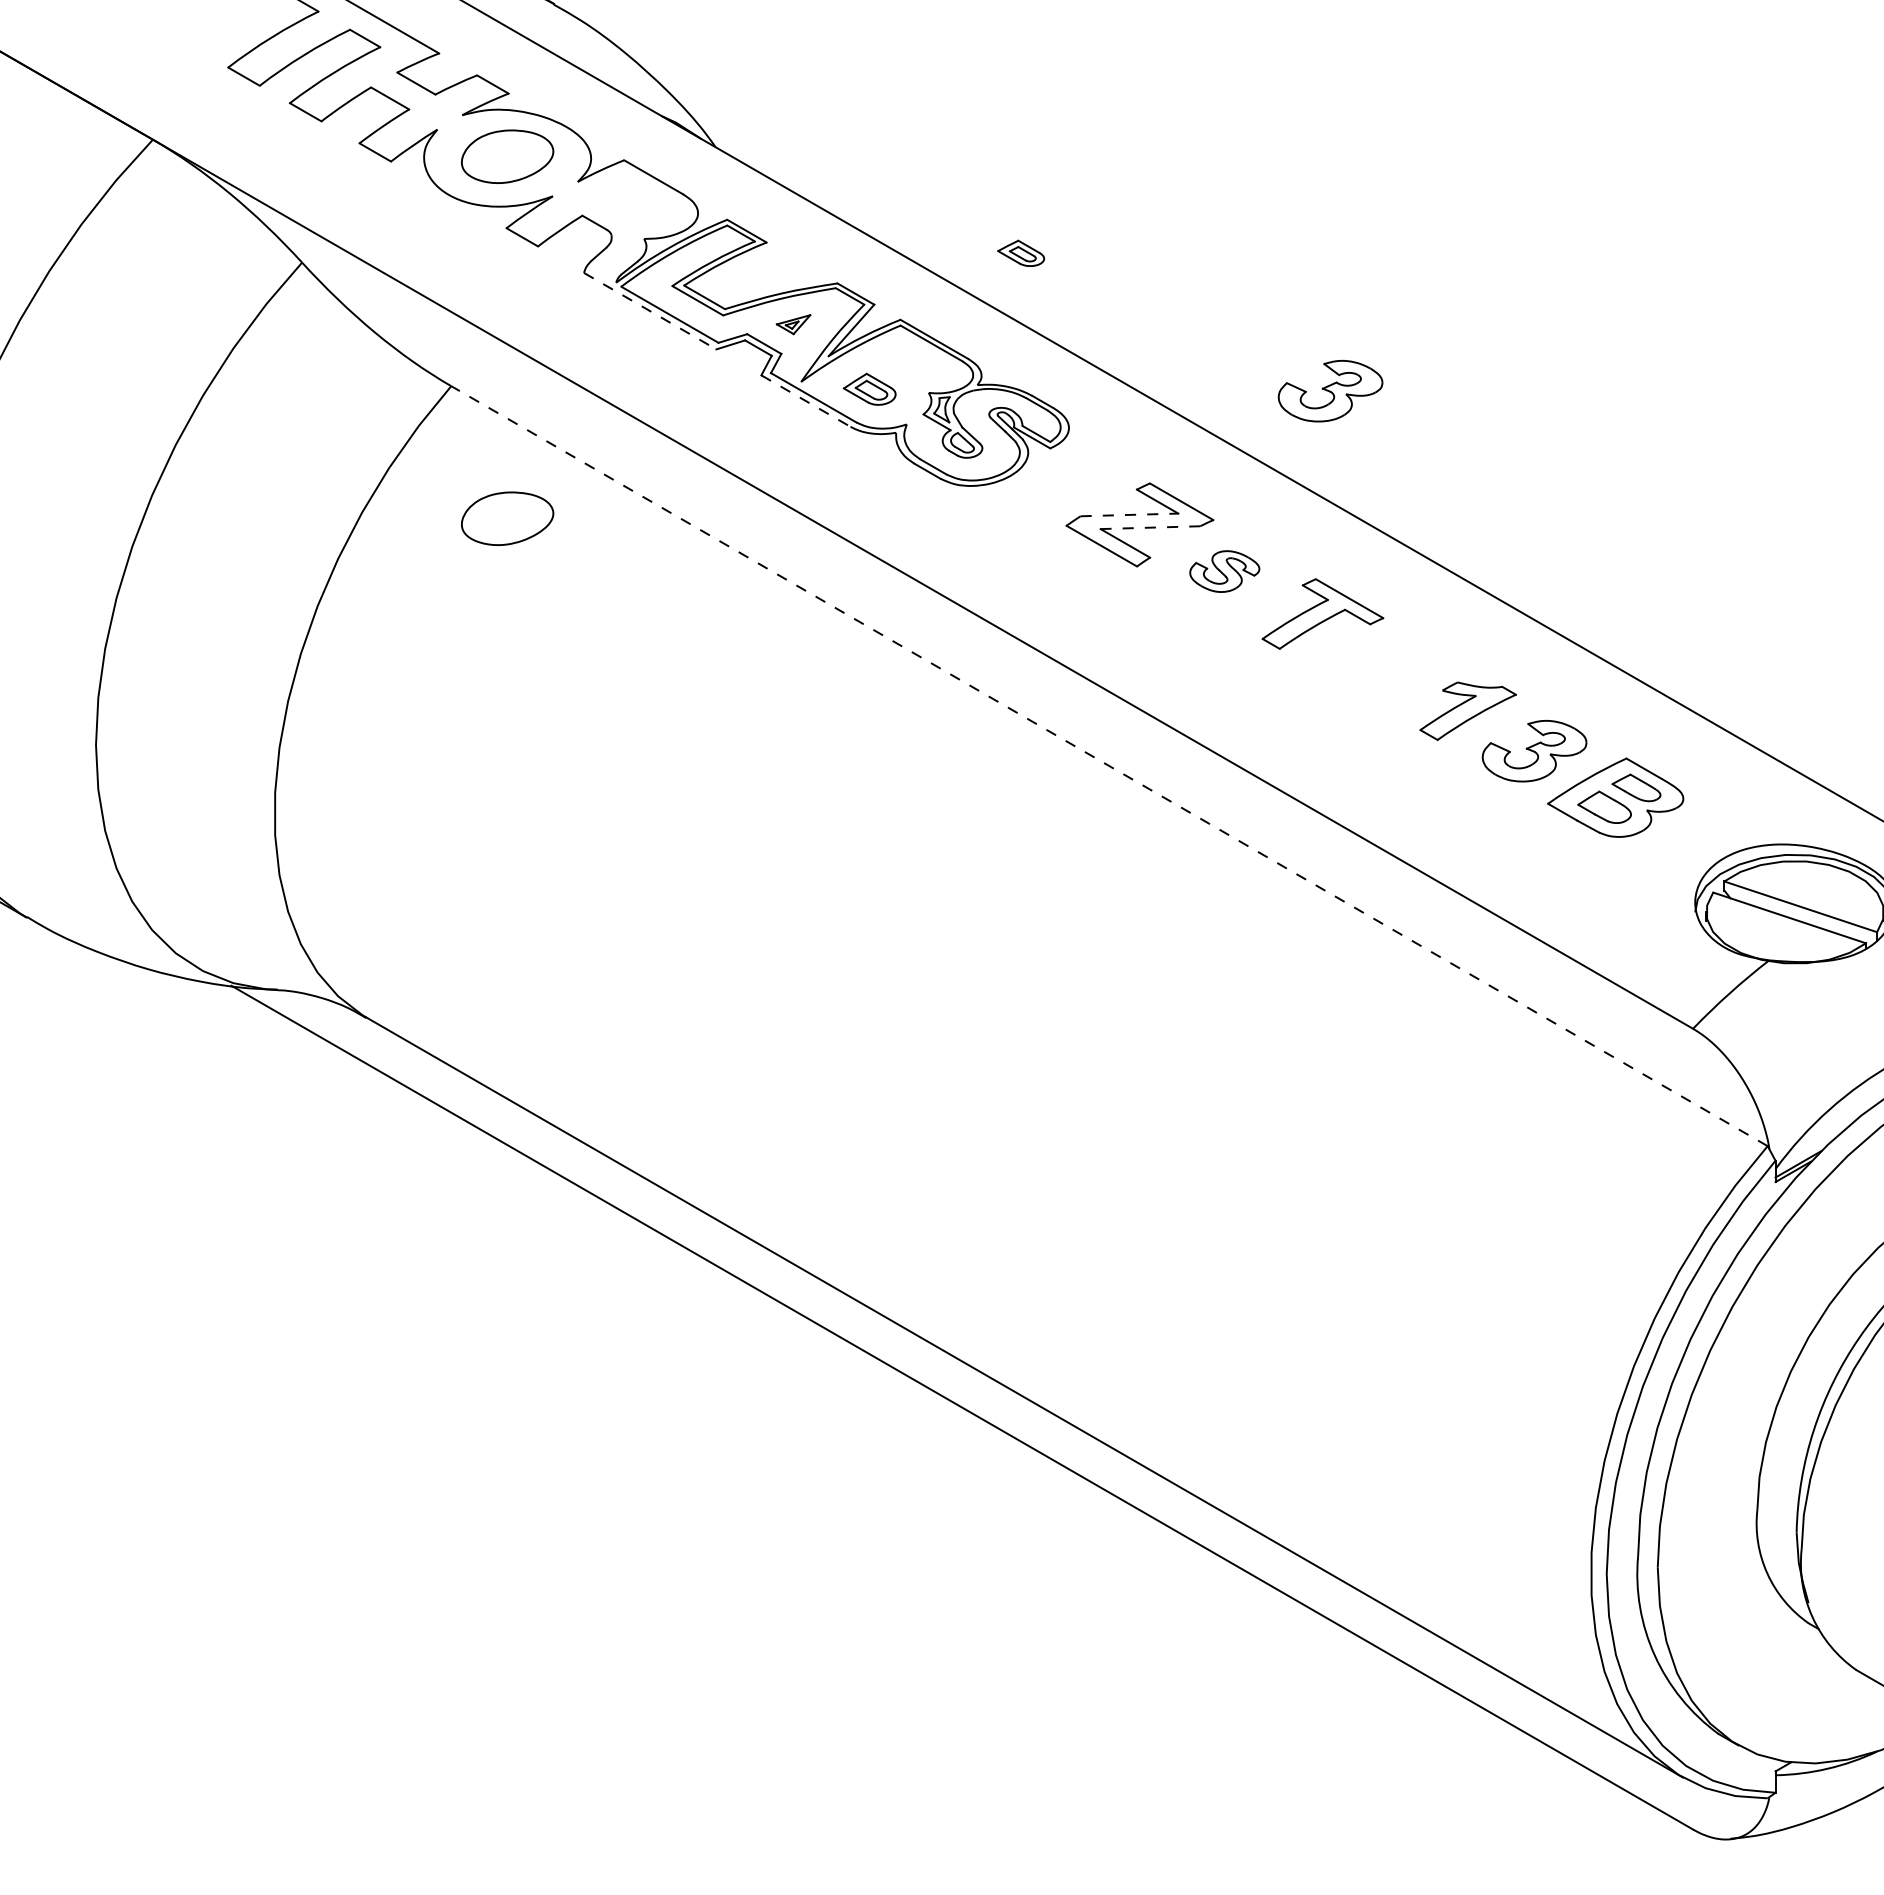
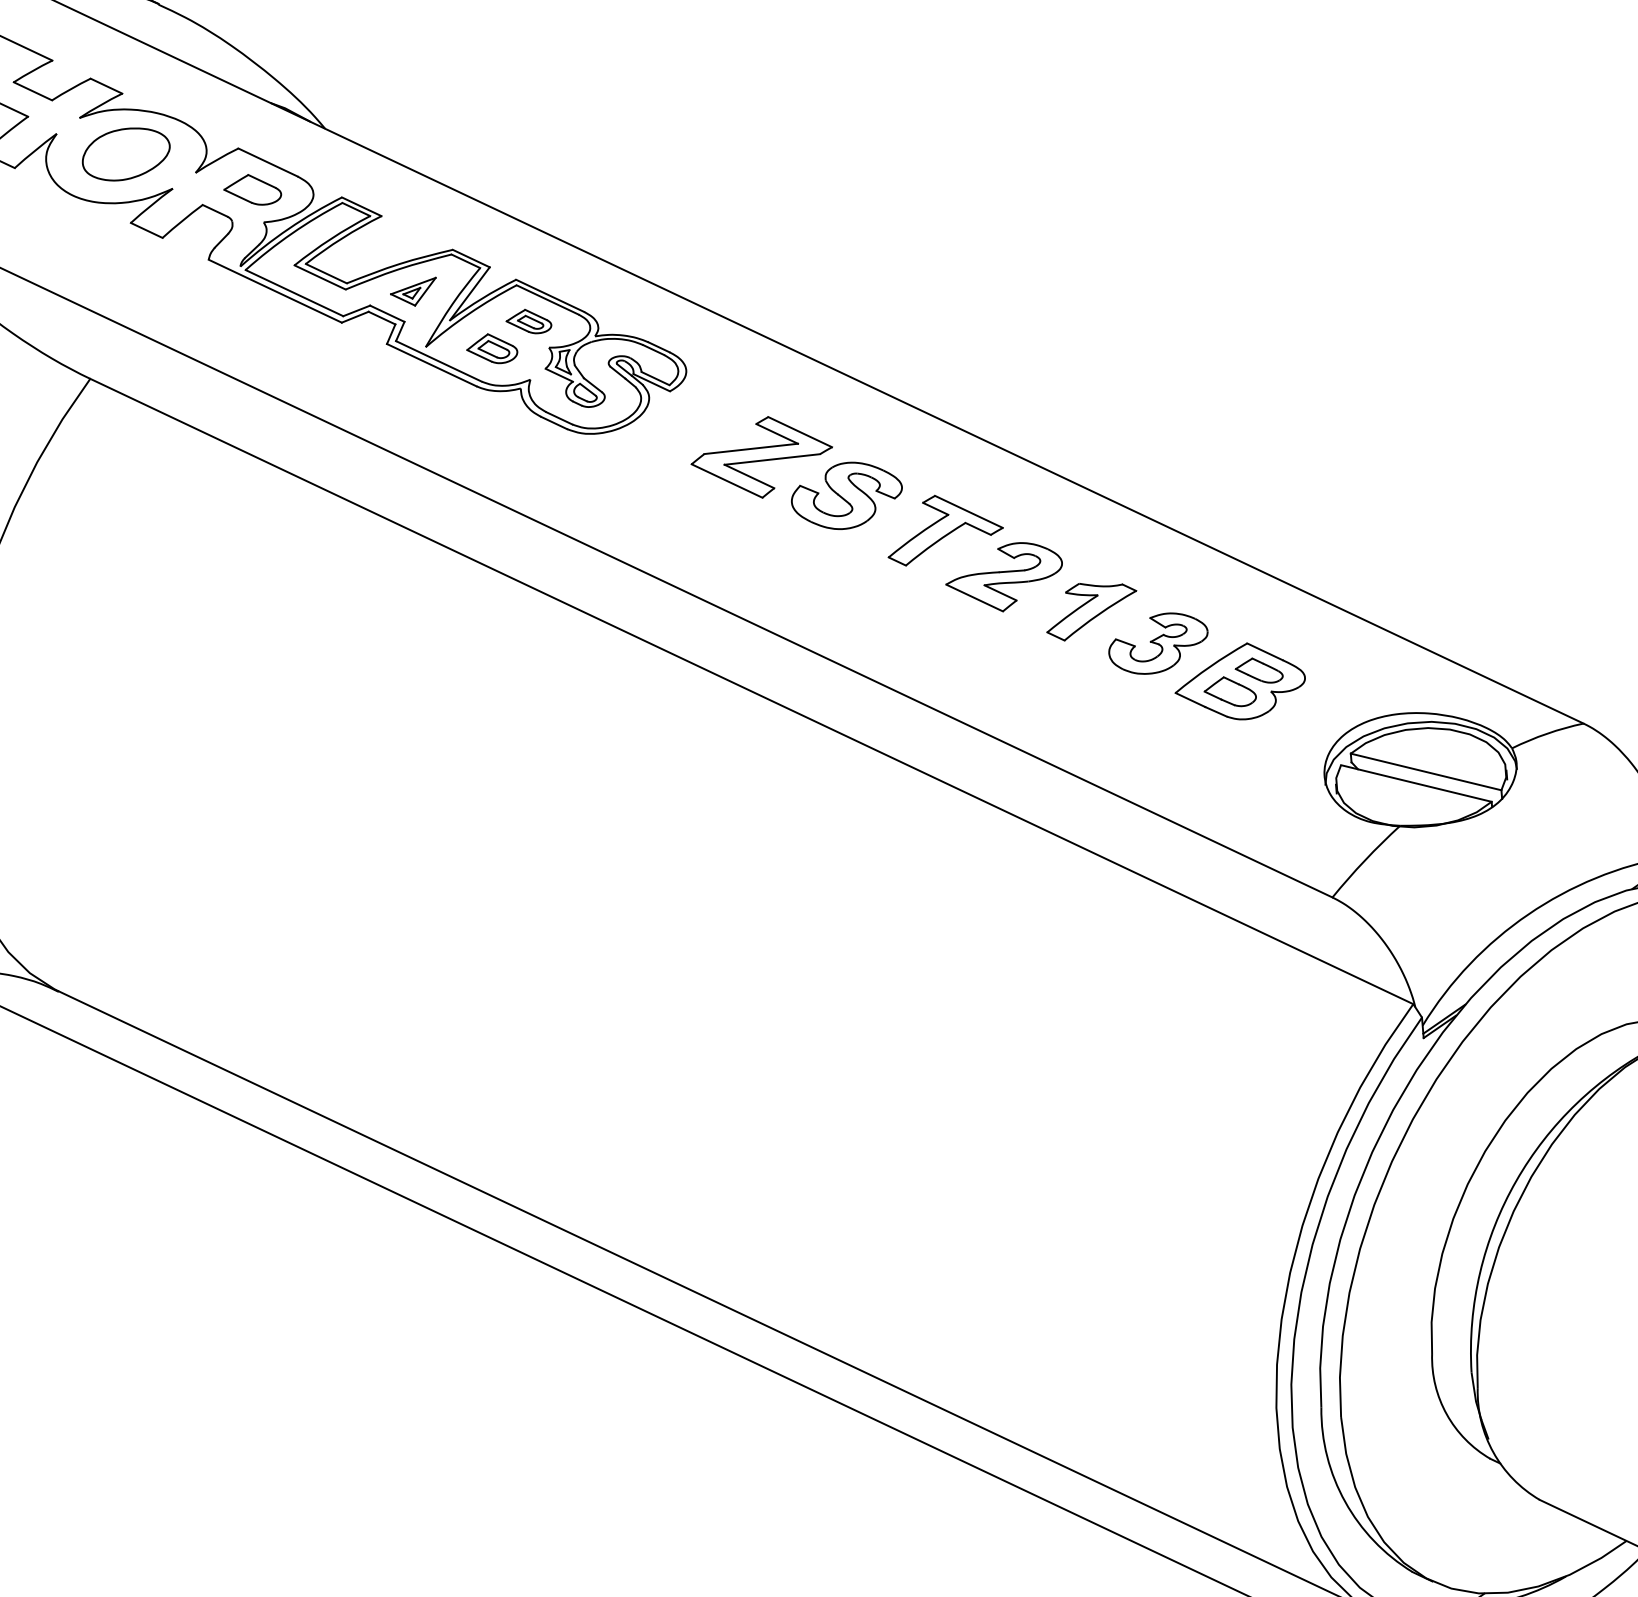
part: (635, 204) -> (252, 190), added
part: (1020, 252) -> (528, 320), moved
line: (650, 311) -> (275, 291), dashed -> solid
part: (793, 324) -> (413, 292), size x1.43
part: (1330, 391) -> (934, 314), removed
line: (806, 401) -> (432, 365), dashed -> solid
line: (1129, 514) -> (751, 448), dashed -> solid
part: (507, 518) -> (154, 501), removed
line: (1150, 527) -> (772, 459), dashed -> solid
part: (1224, 571) -> (846, 495), size x1.67
part: (1380, 669) -> (1004, 577), added
line: (1109, 765) -> (751, 690), dashed -> solid

